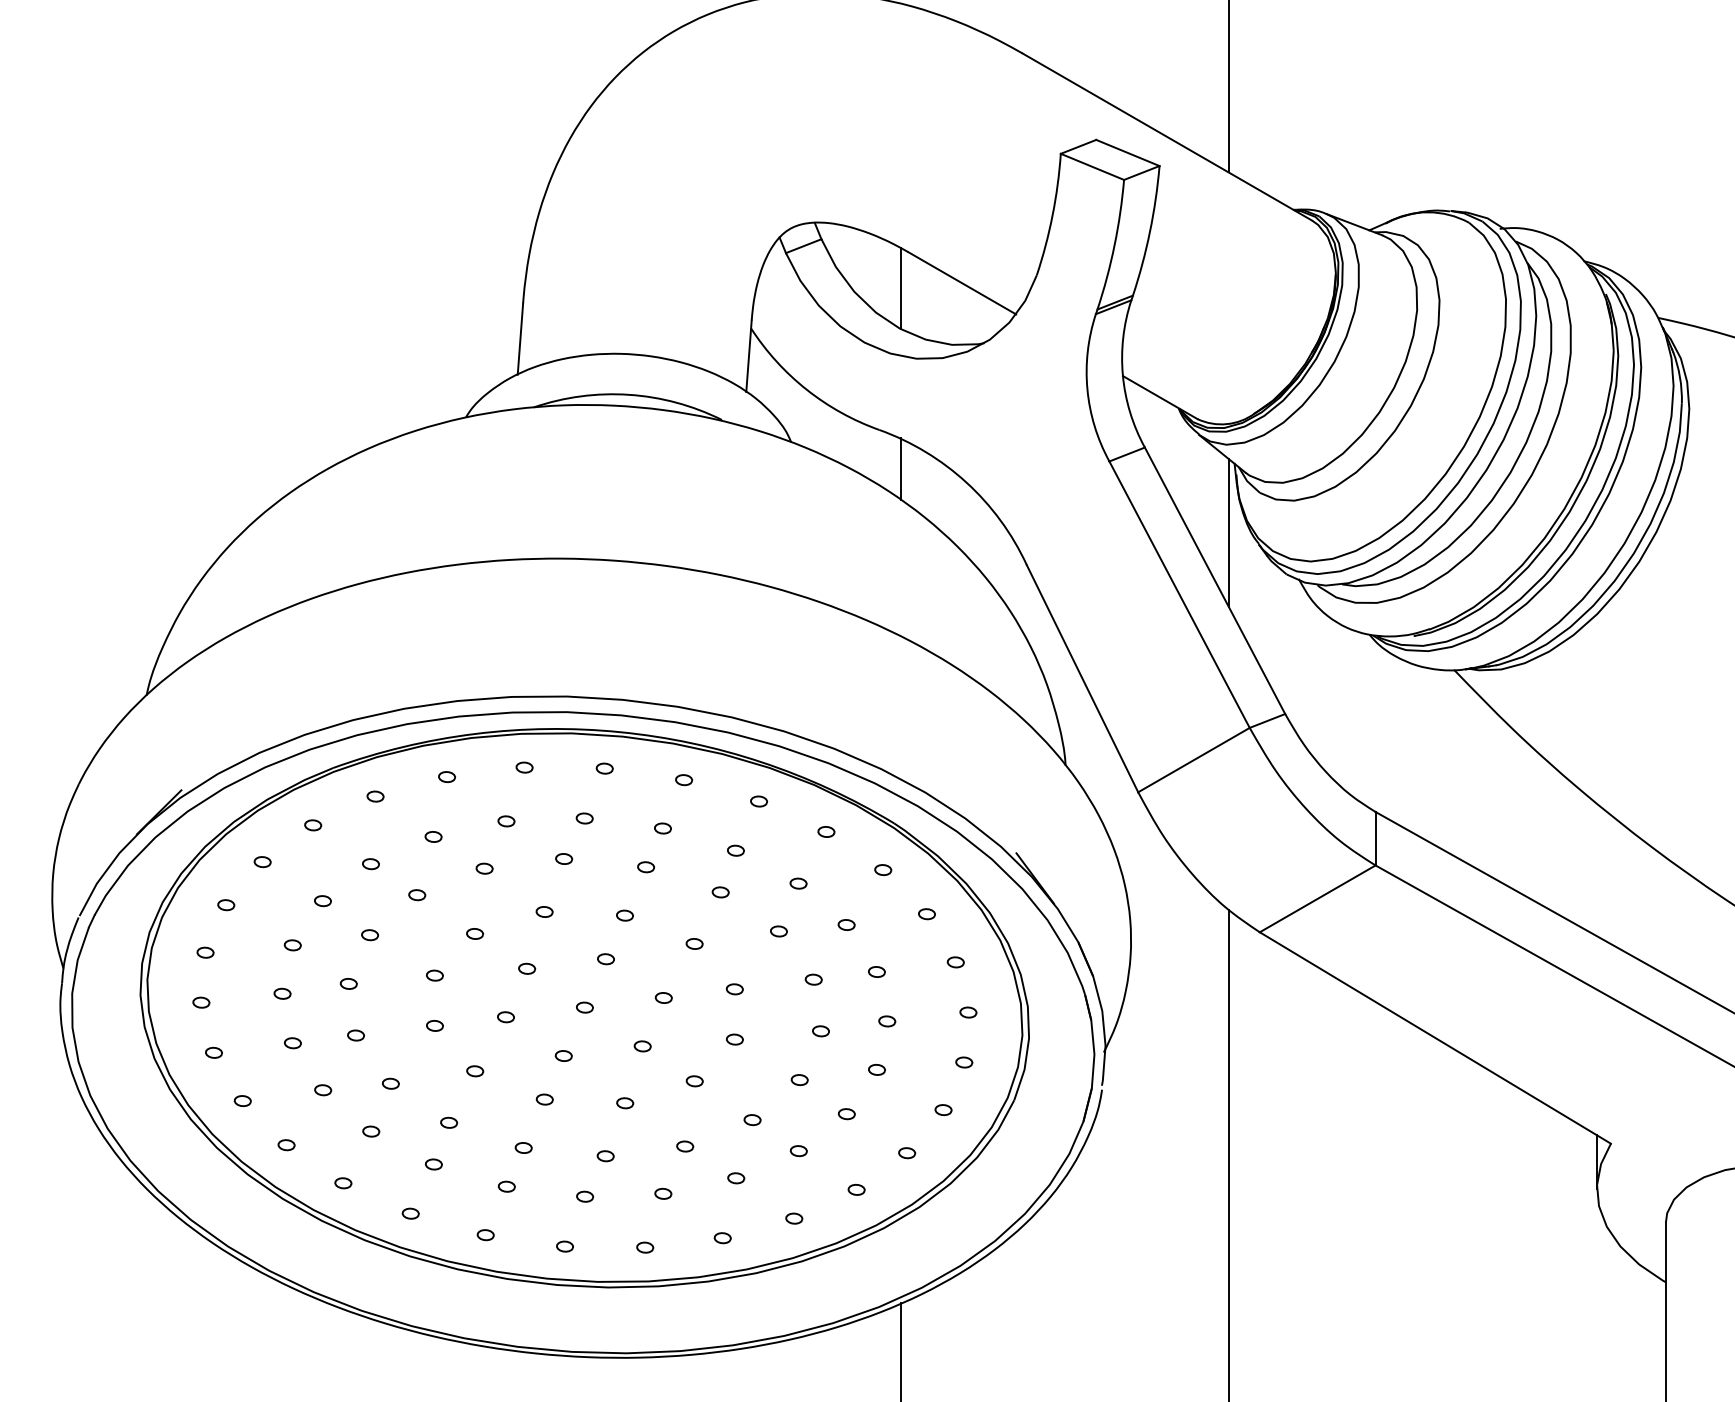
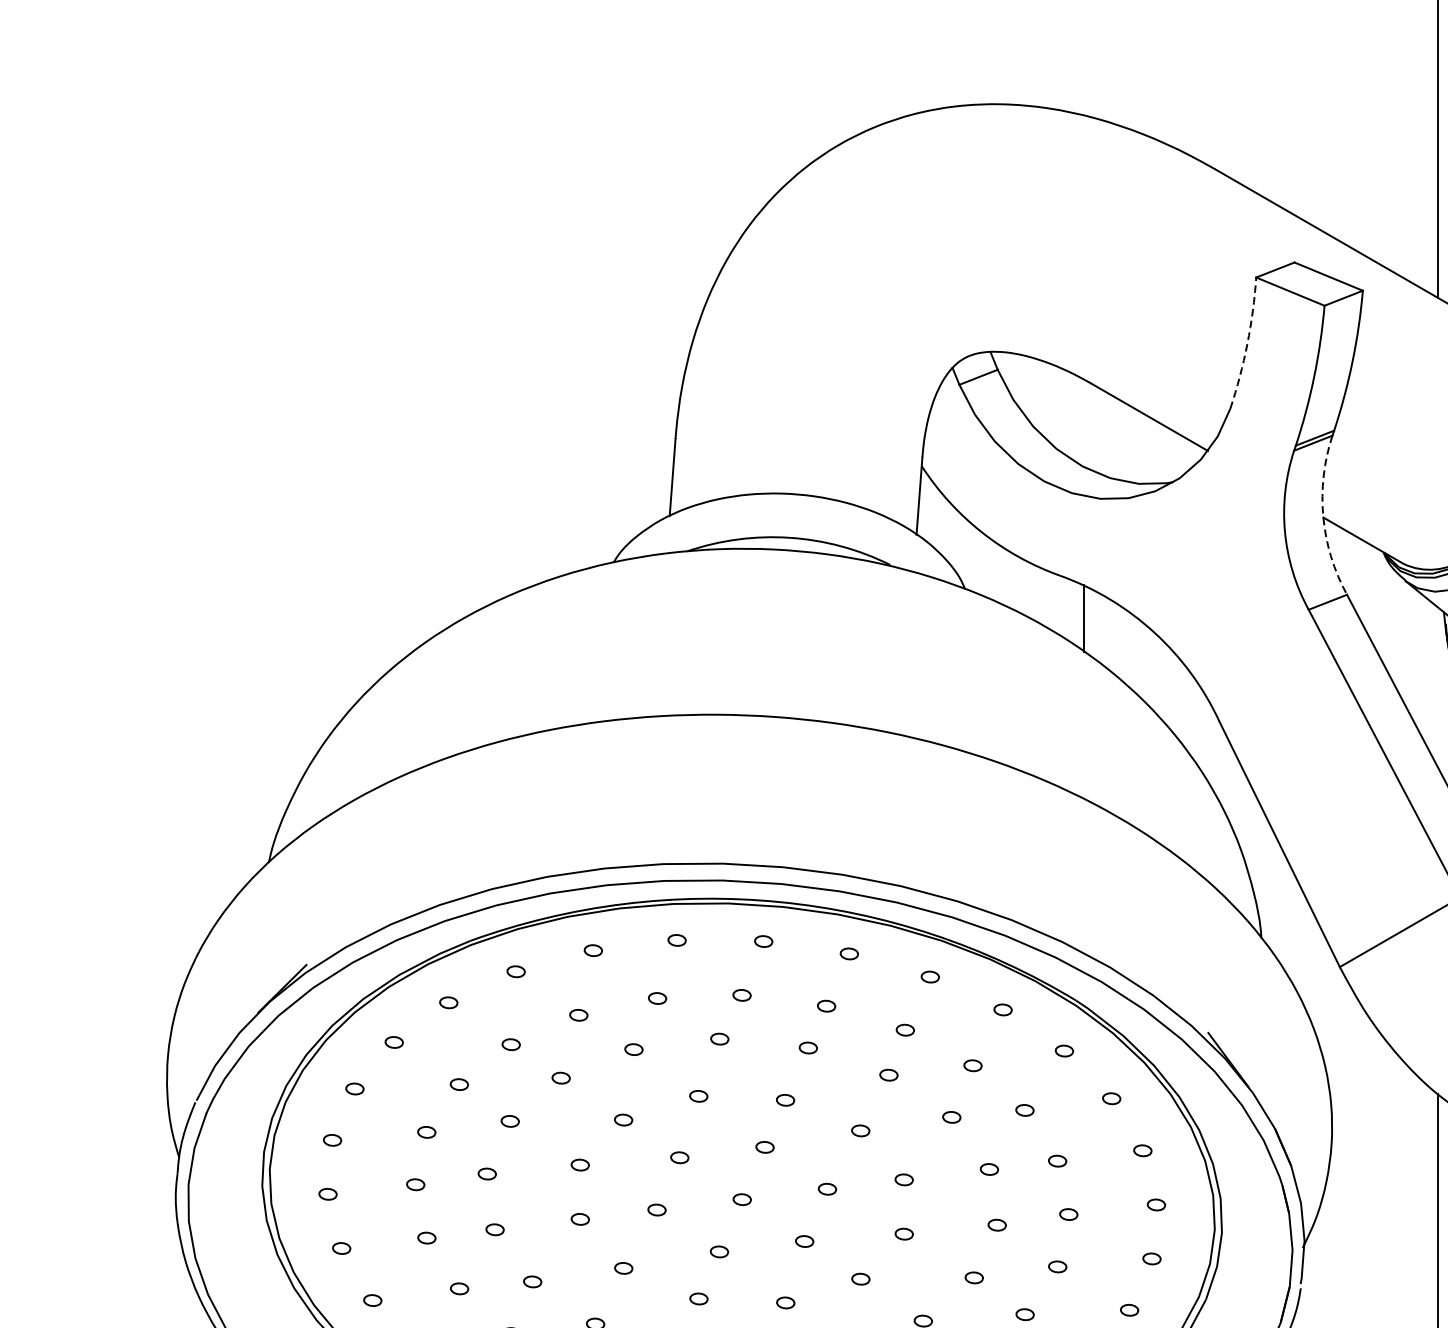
arc: (1052, 215) -> (1247, 344), solid -> dashed
line: (901, 288) -> (1084, 422), removed
arc: (1122, 375) -> (1322, 516), solid -> dashed
line: (1228, 532) -> (1437, 686), removed

